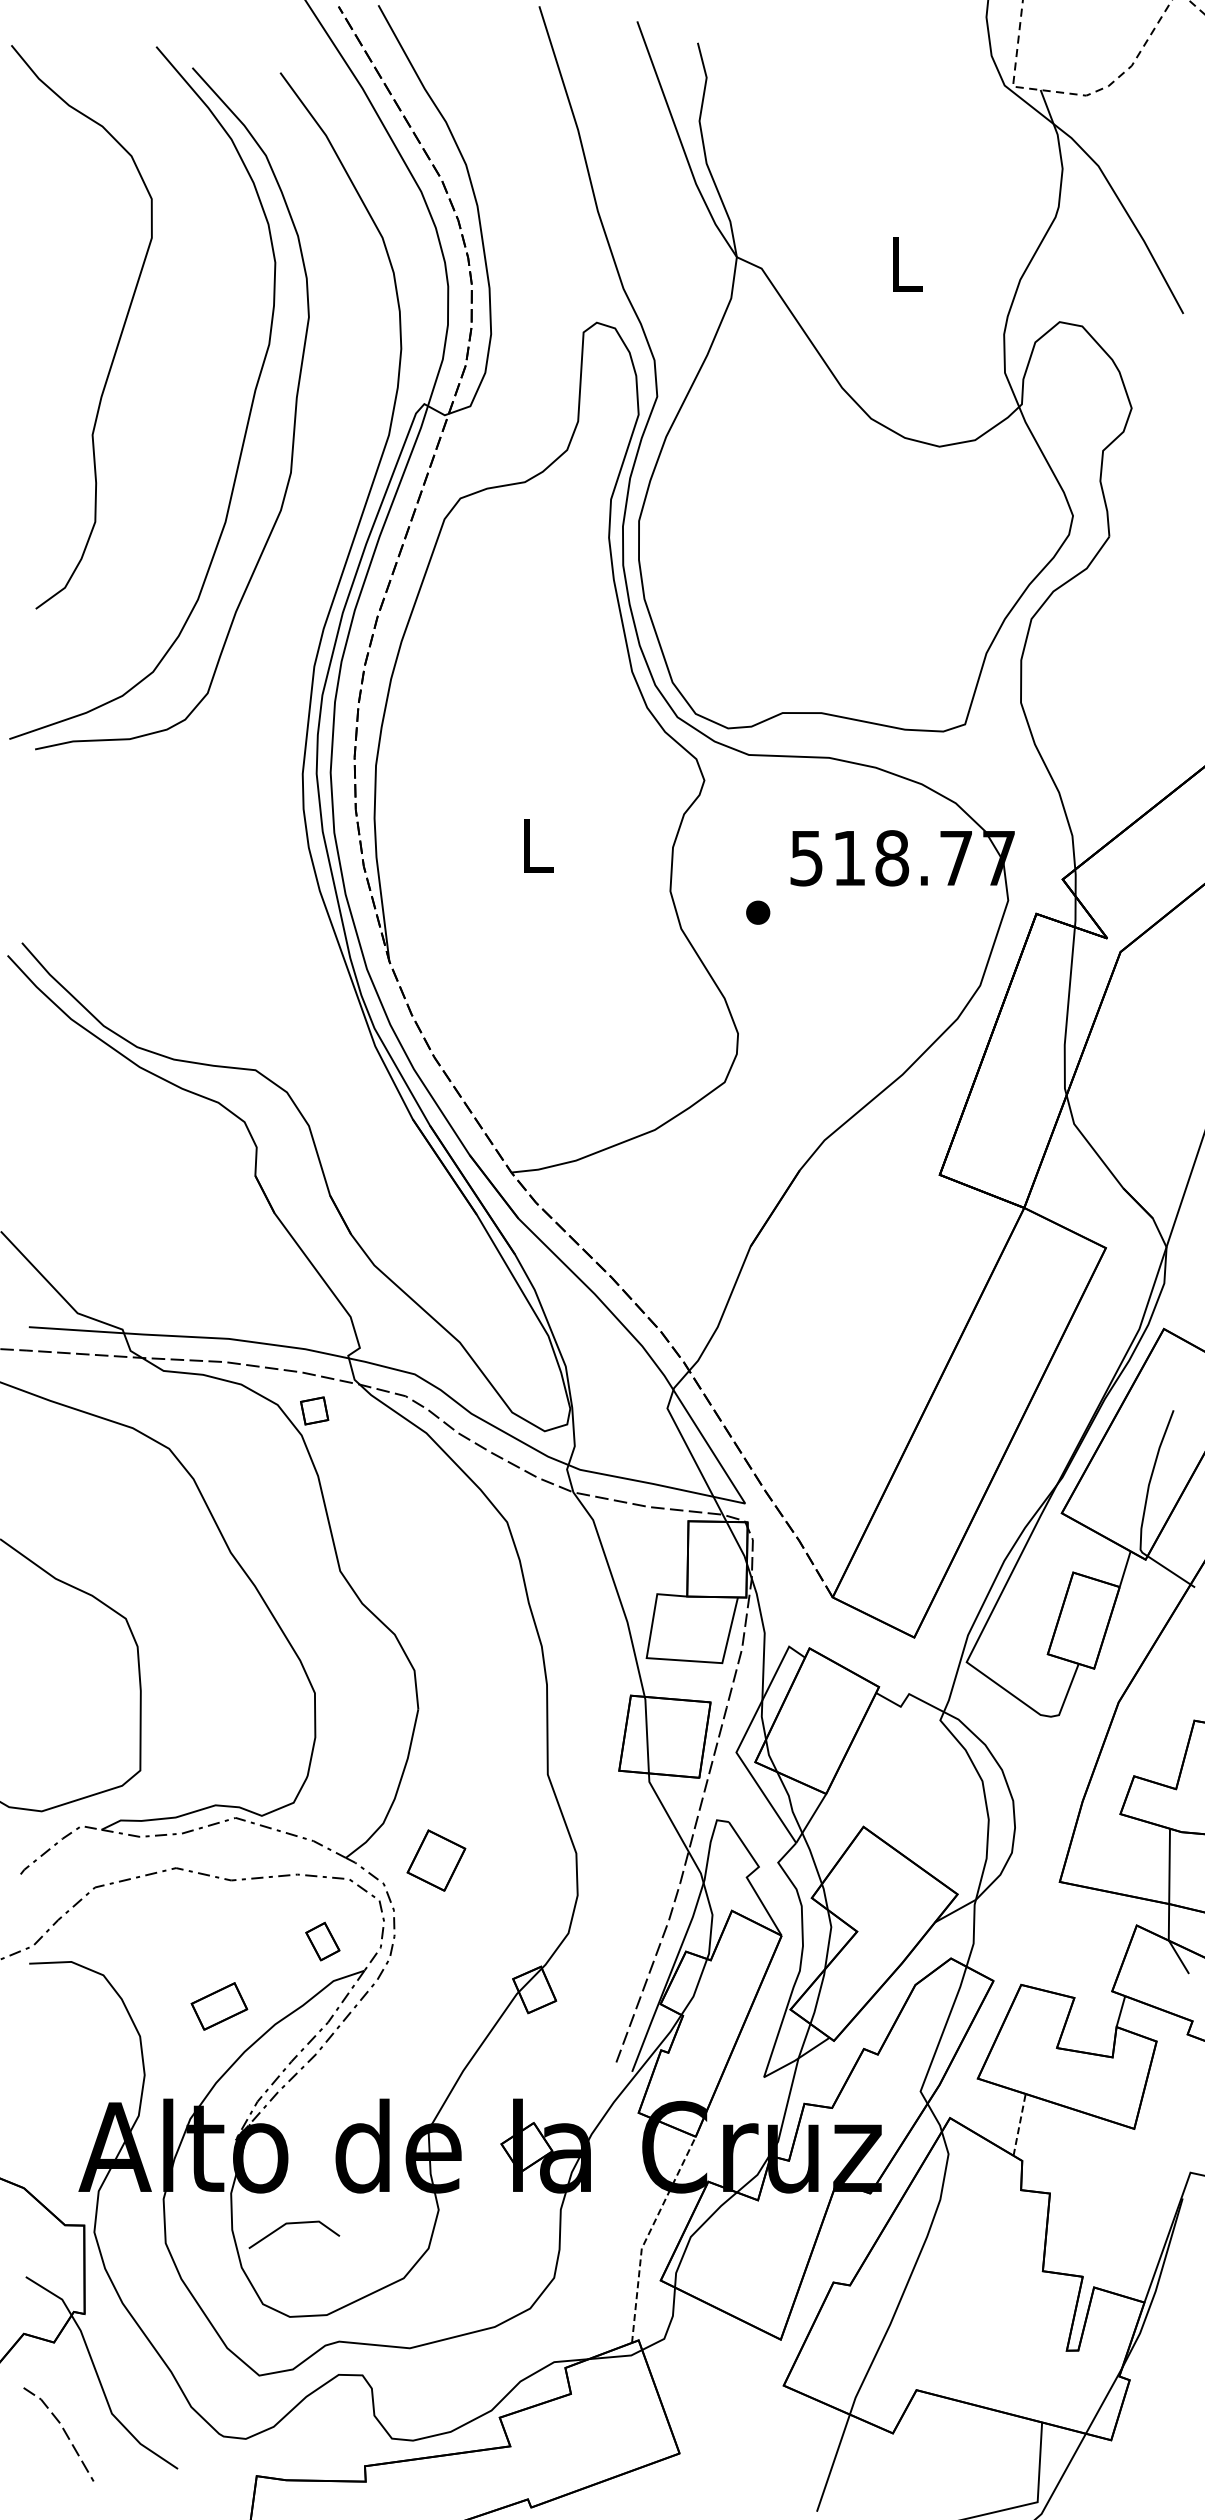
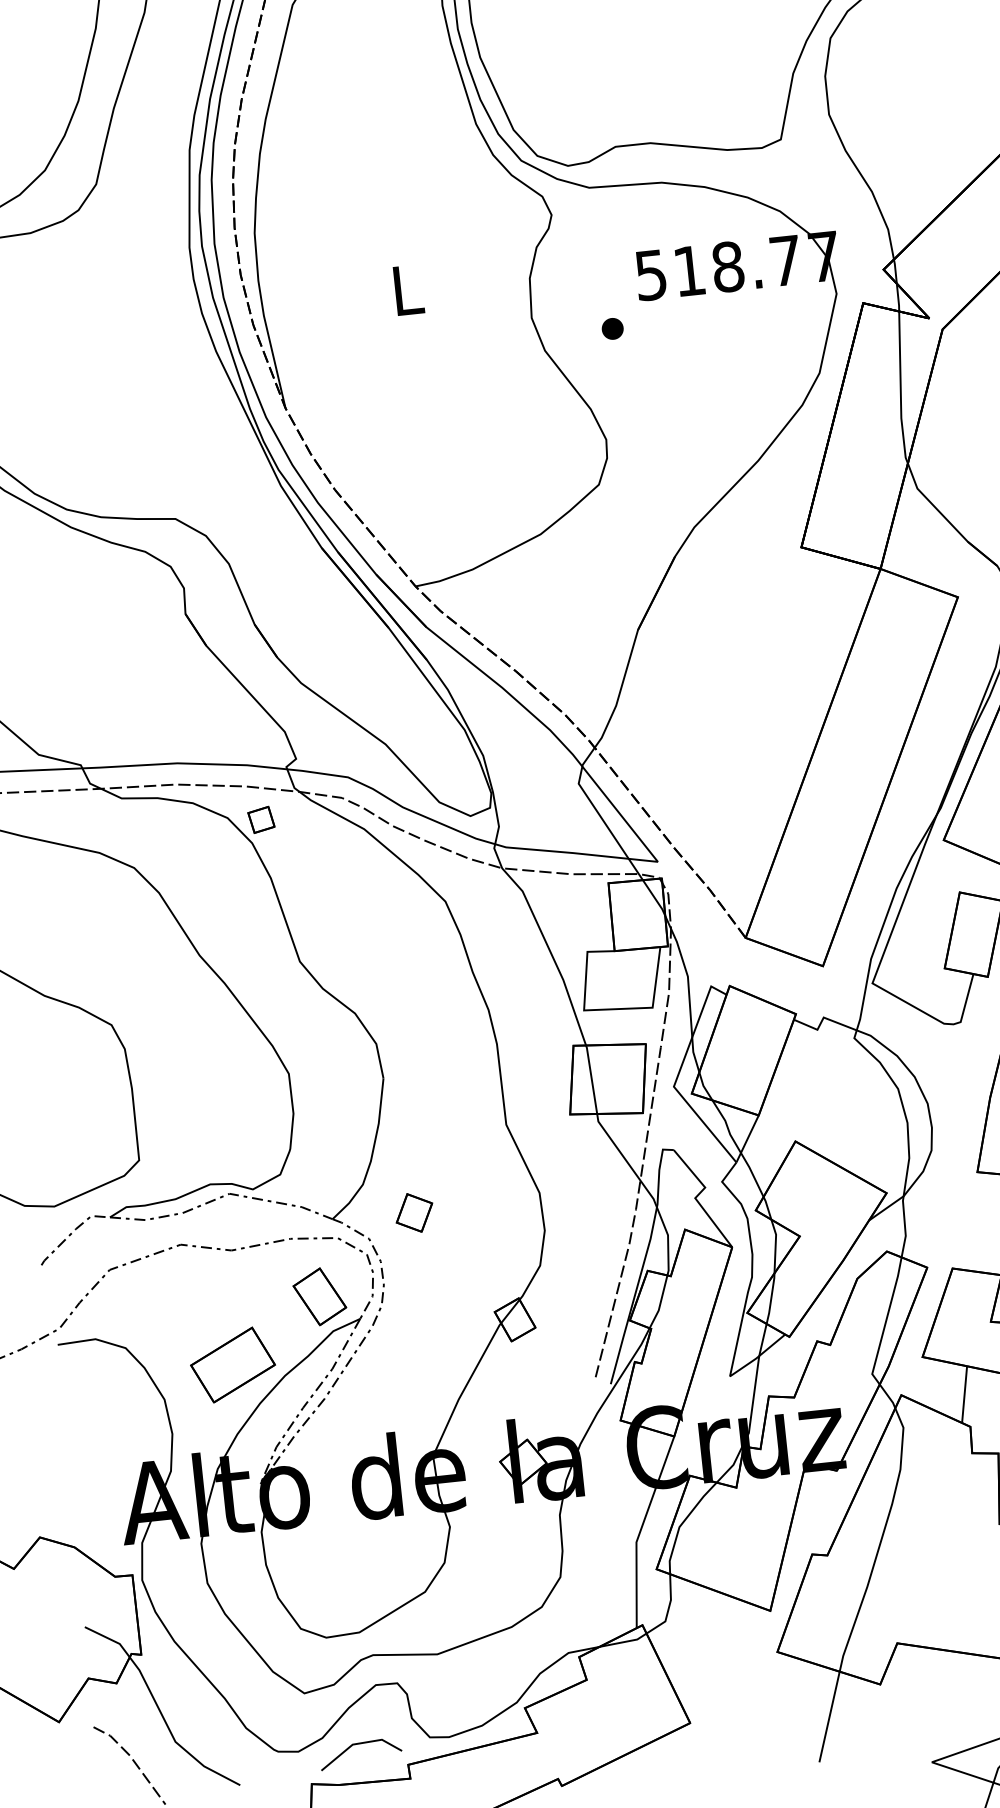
part: (436, 1860) -> (414, 1212), size x0.71
part: (322, 1941) -> (319, 1296), size x1.67
part: (219, 2006) -> (233, 1365), size x1.67
line: (1019, 2124) -> (964, 1394), dashed -> solid
line: (292, 2224) -> (358, 1744), moved
line: (648, 2235) -> (641, 1529), dashed -> solid

